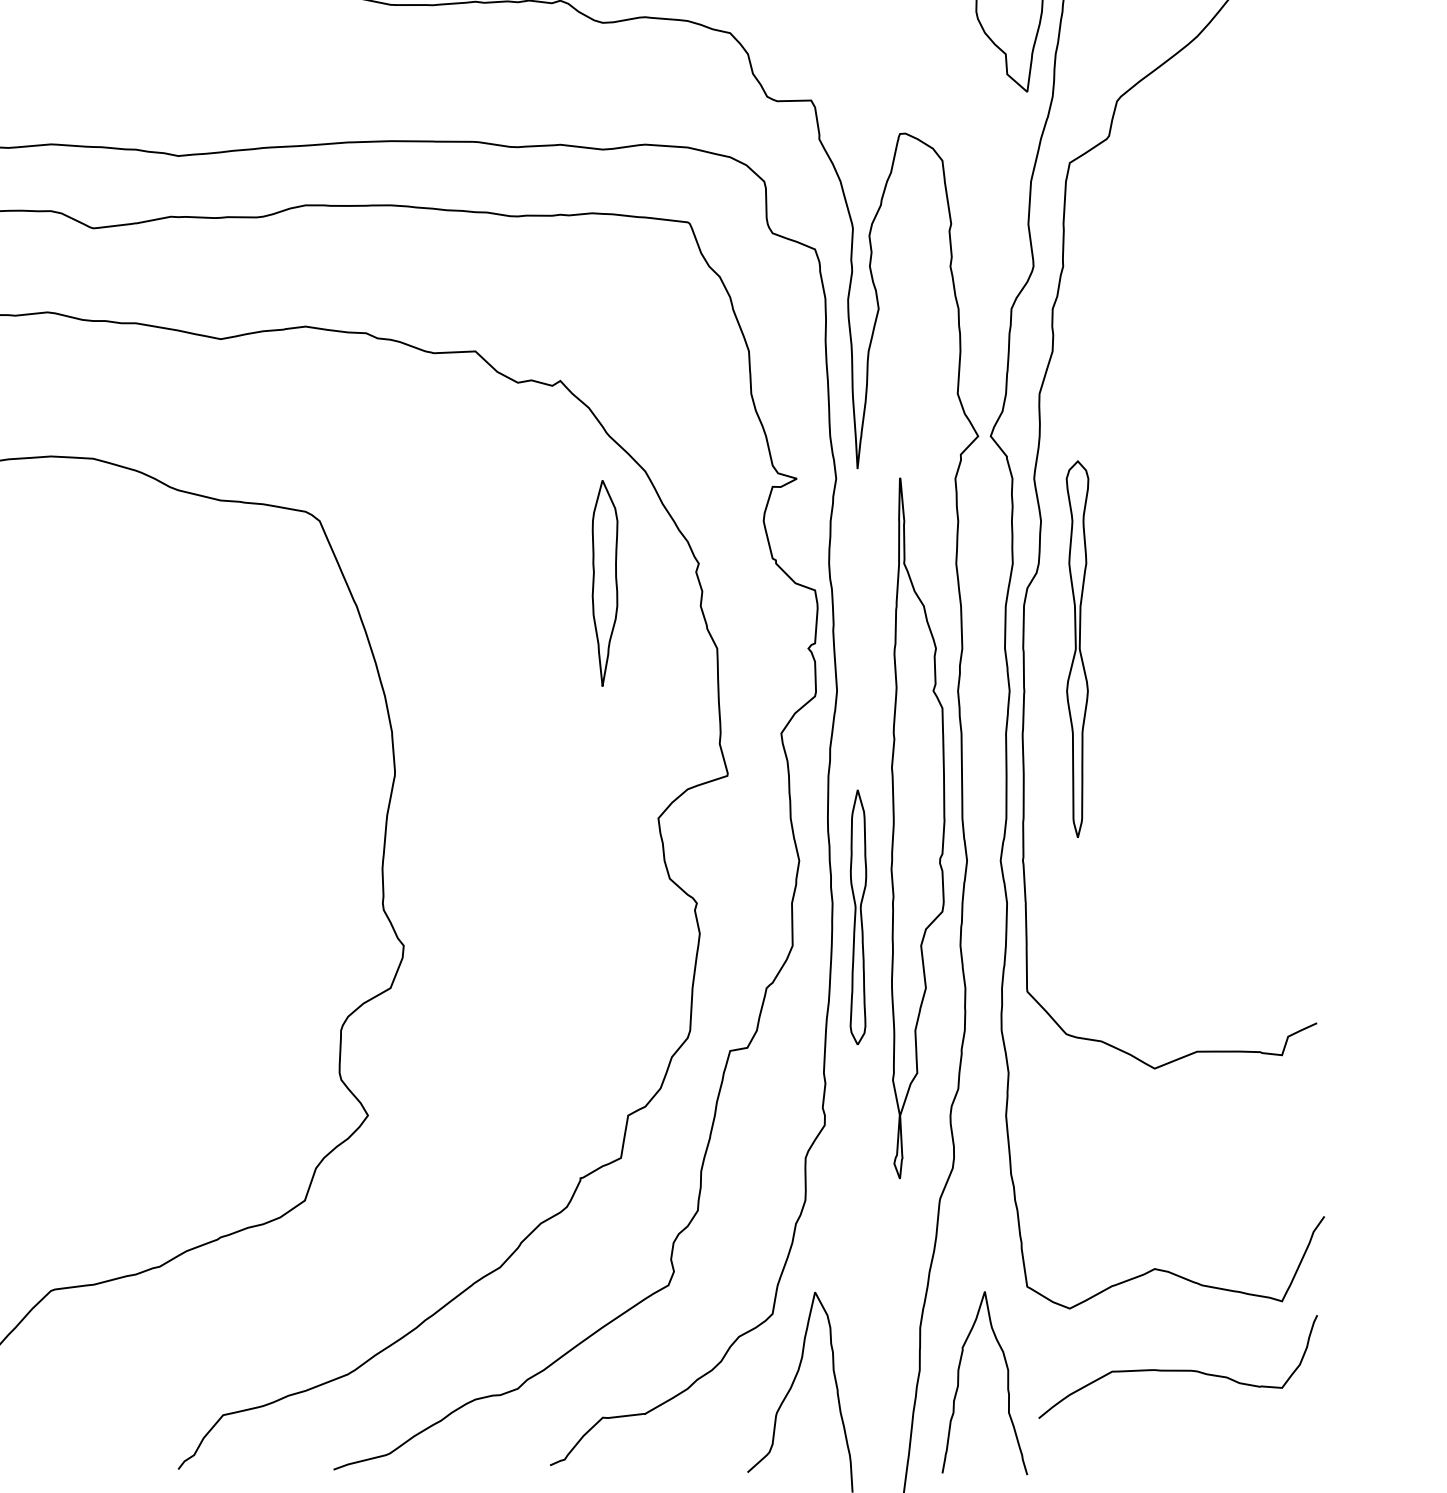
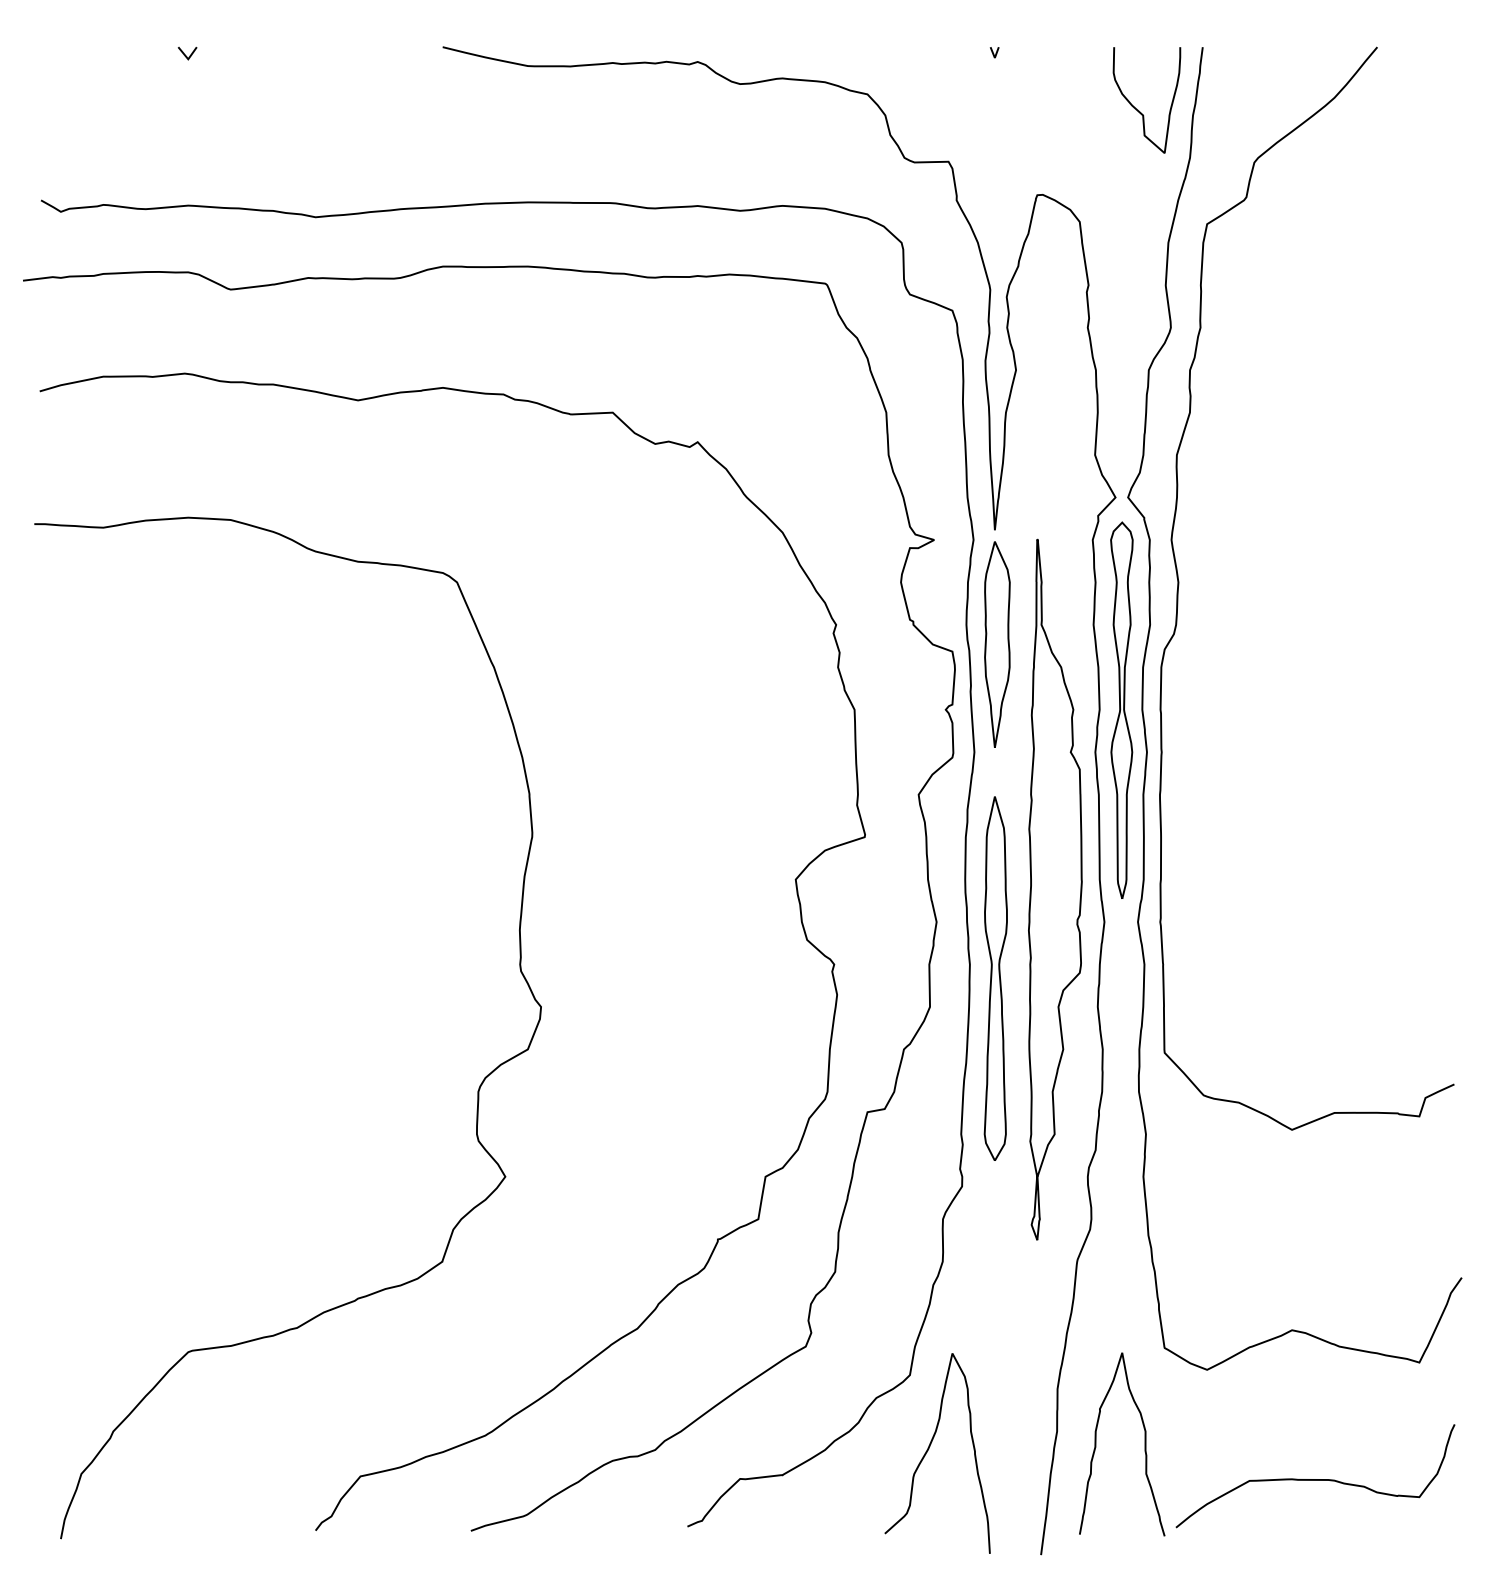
part: (605, 583) -> (997, 644), moved
part: (1077, 648) -> (1121, 709), moved
part: (858, 917) -> (995, 978), size x1.43
curve: (1178, 1370) -> (1315, 1479), moved

